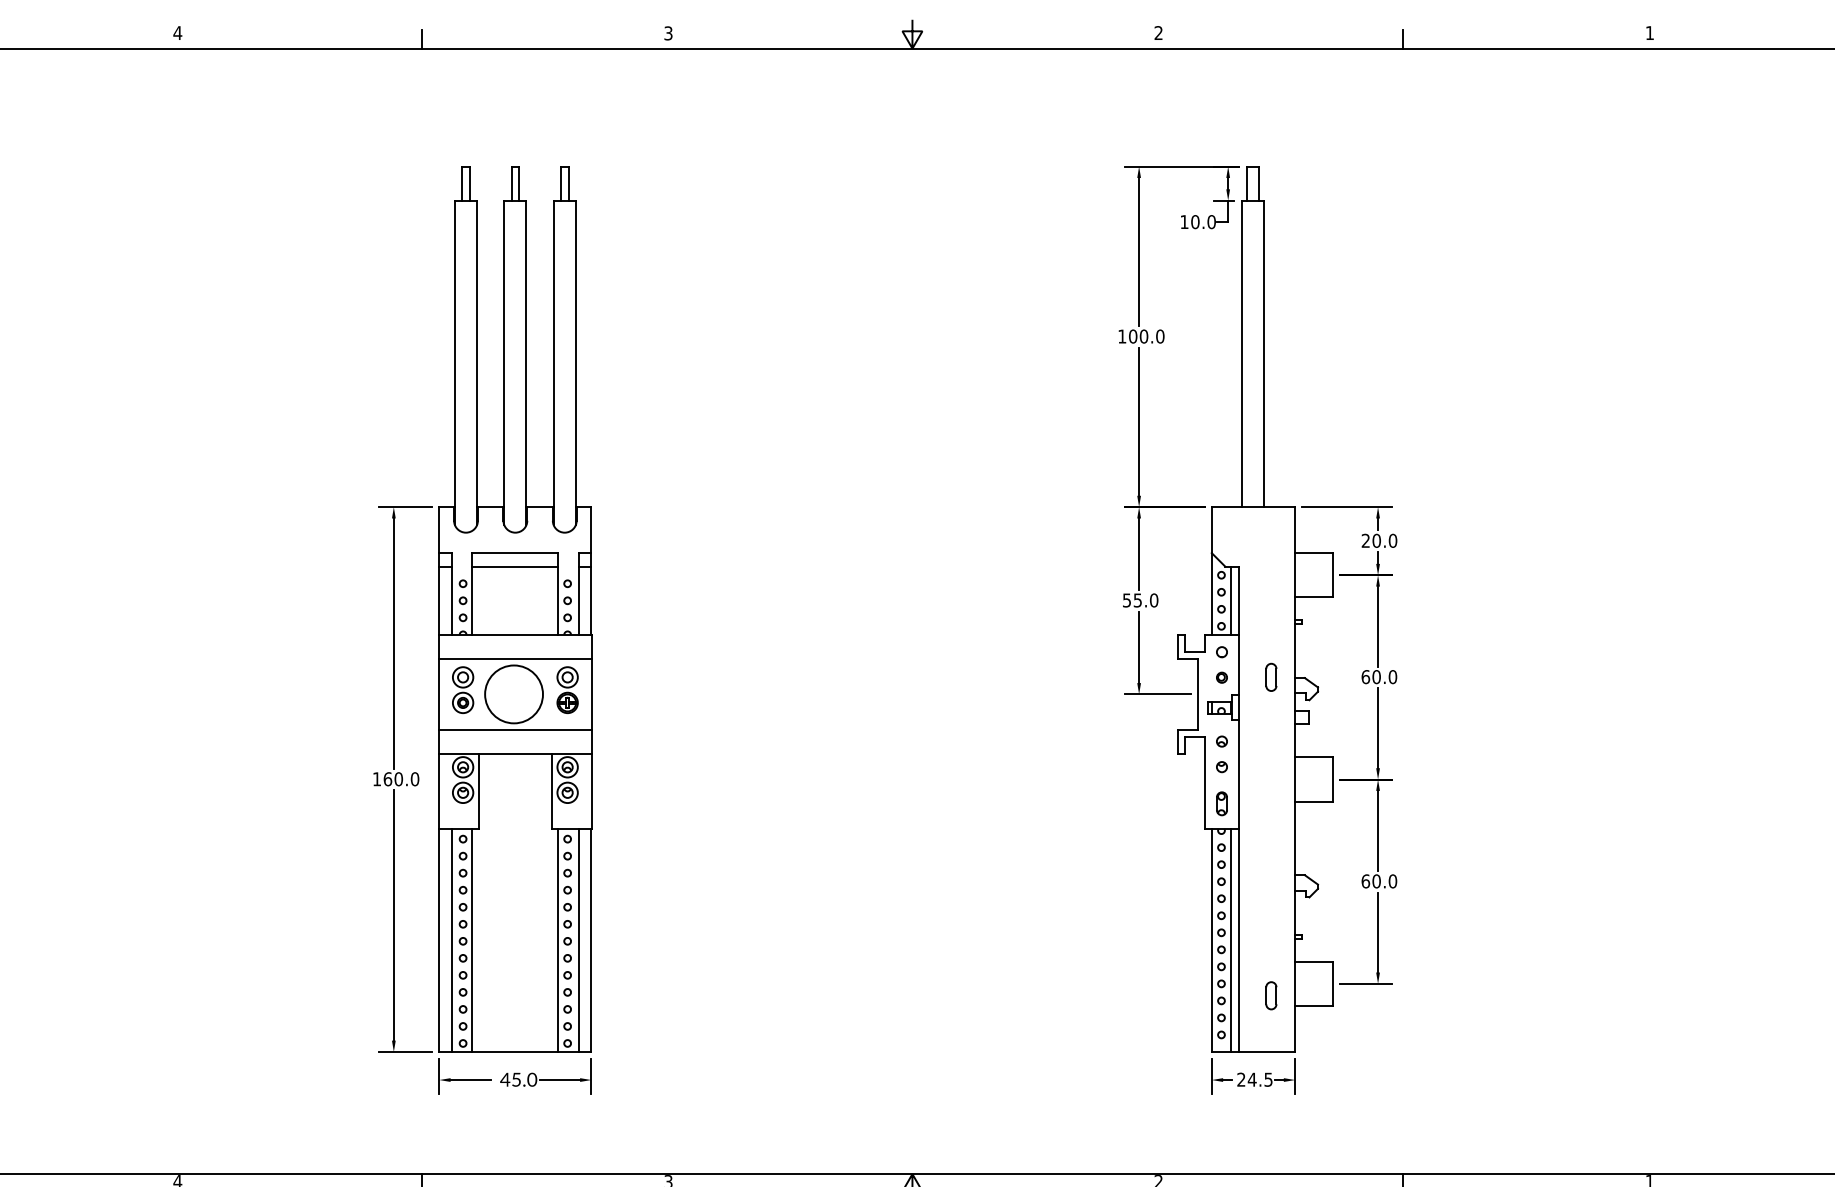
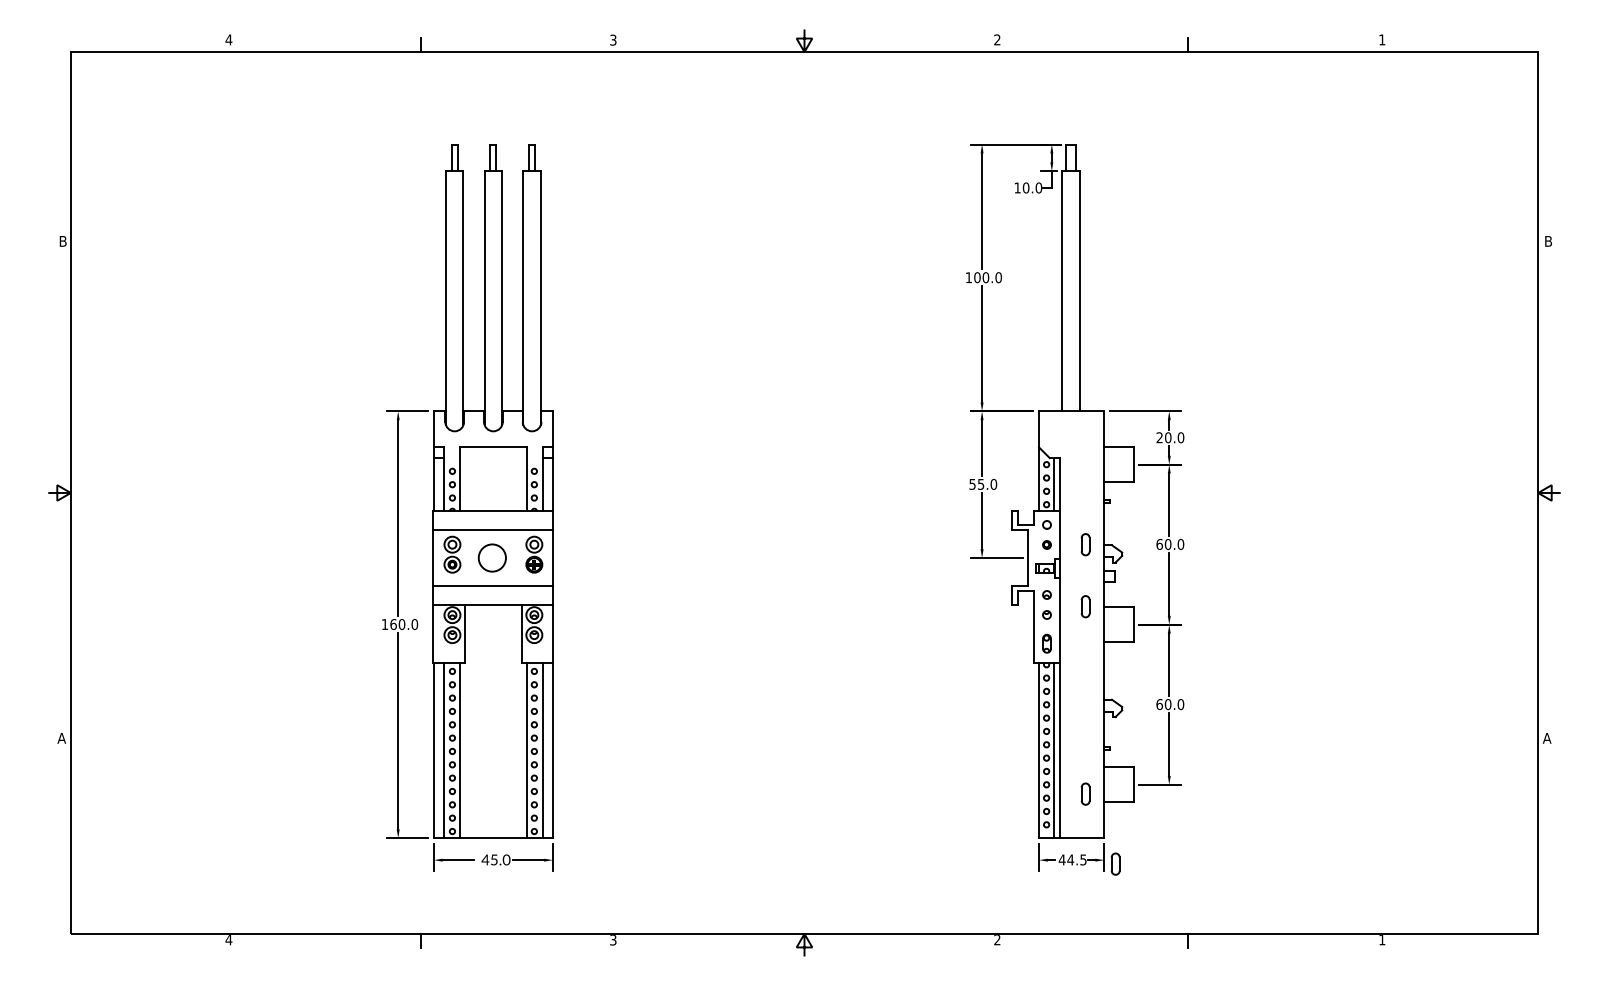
line: (515, 567) -> (493, 458), removed
circle: (514, 693) -> (492, 557), size x0.6
part: (1271, 756) -> (1085, 606), added
text: (1240, 1079) -> (1061, 859), 24.5 -> 44.5
part: (1309, 1084) -> (1115, 863), added

